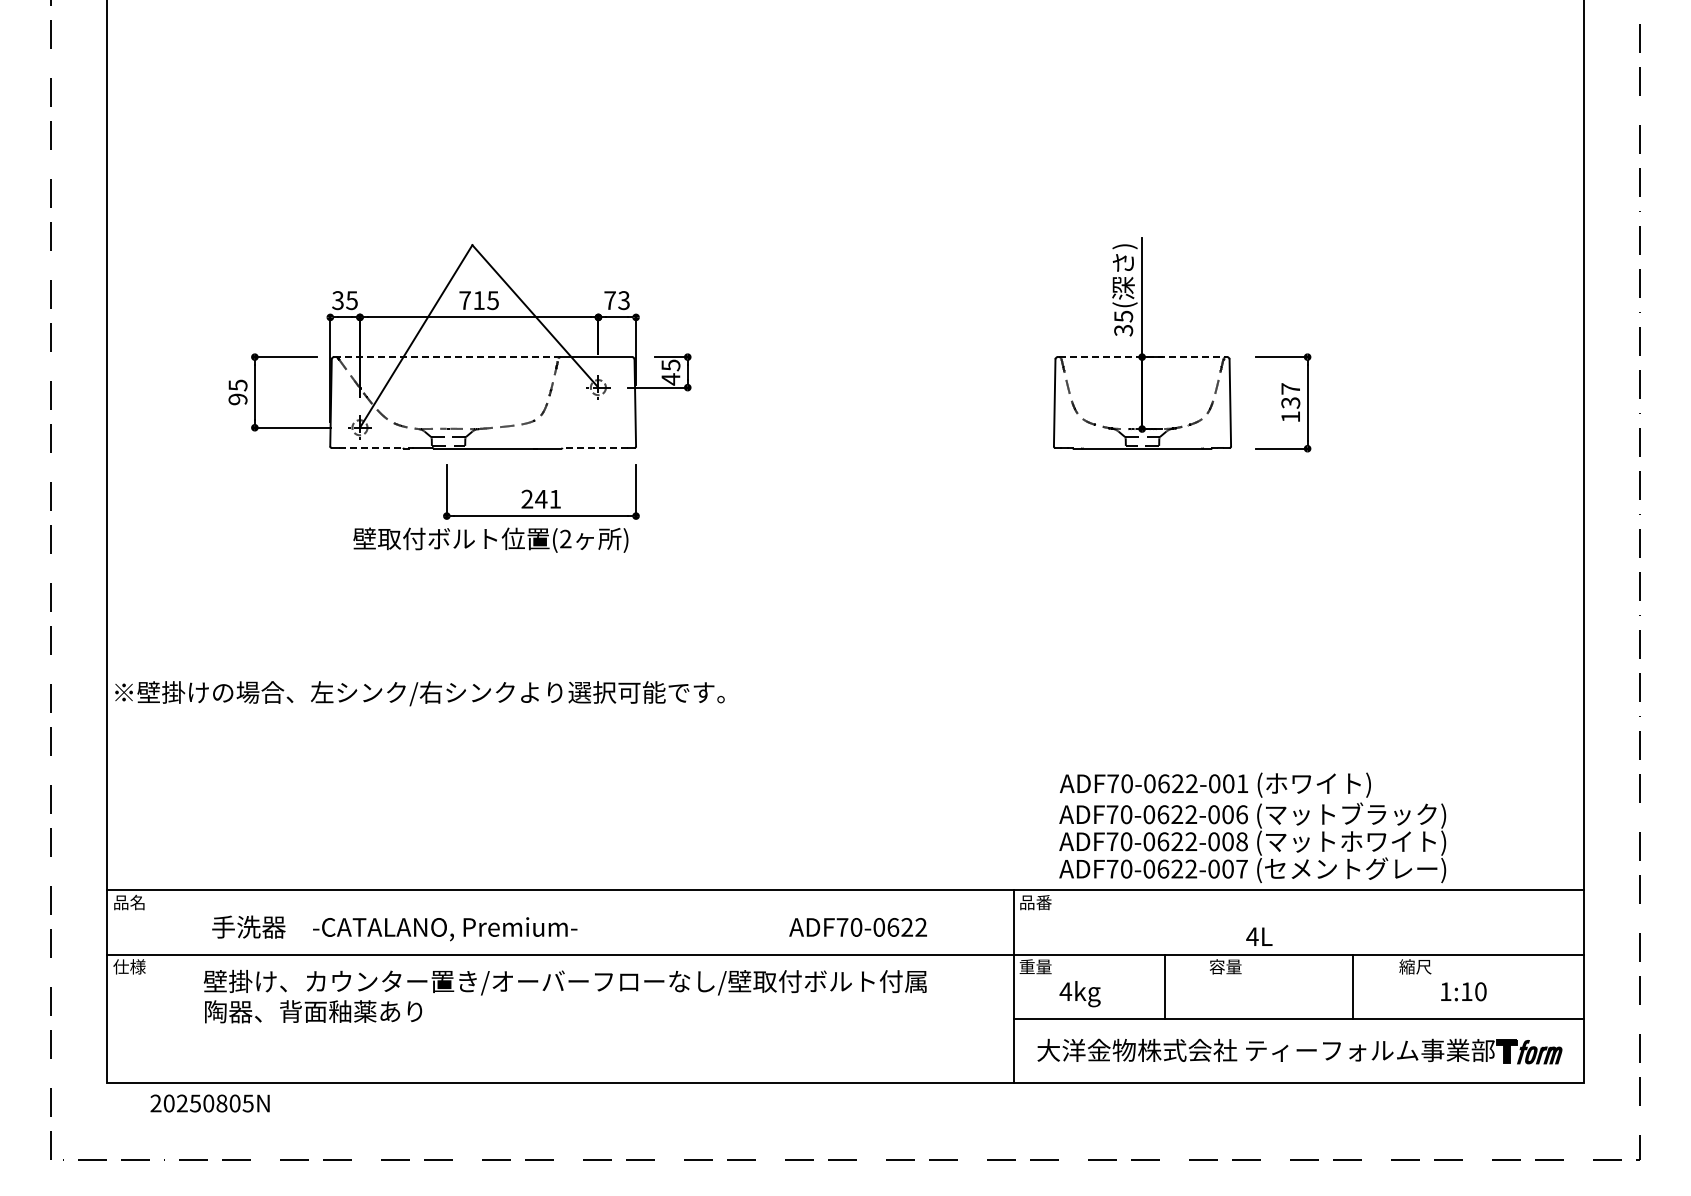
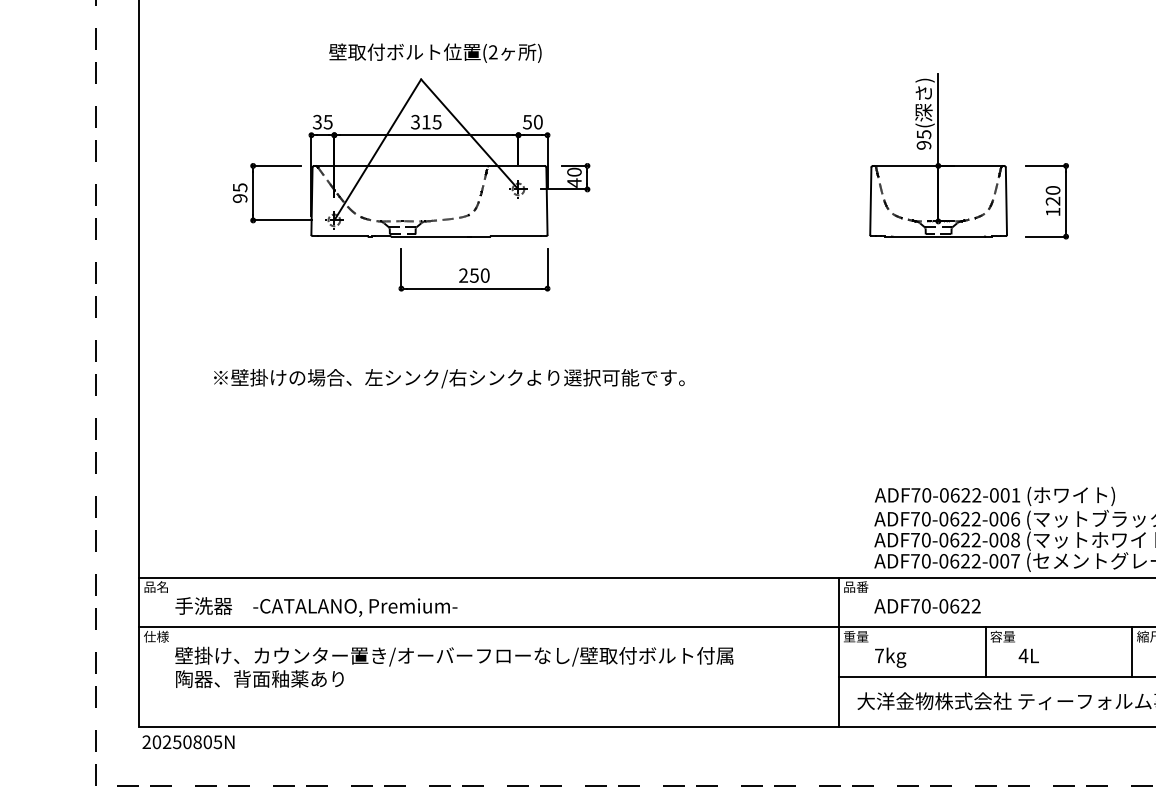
text: (464, 300) -> (415, 122), 715 -> 315
text: (616, 300) -> (532, 122), 73 -> 50
text: (1123, 330) -> (923, 145), 35( -> 95(
line: (447, 357) -> (401, 166), dashed -> solid
line: (1143, 357) -> (939, 166), dashed -> solid
text: (670, 365) -> (574, 172), 45 -> 40
text: (1290, 395) -> (1052, 195), 137 -> 120
line: (371, 447) -> (343, 235), dashed -> solid
line: (595, 447) -> (516, 235), dashed -> solid
text: (548, 498) -> (479, 275), 241 -> 250
text: (490, 539) -> (435, 52), moved
text: (419, 693) -> (449, 378), moved
text: (857, 927) -> (927, 606), moved
text: (394, 928) -> (316, 607), moved
text: (1259, 936) -> (1028, 655), moved
line: (1164, 986) -> (985, 651), moved
line: (1352, 986) -> (1132, 651), moved
text: (1065, 991) -> (879, 655), 4kg -> 7kg
text: (564, 996) -> (453, 667), moved
text: (209, 1103) -> (188, 742), moved

